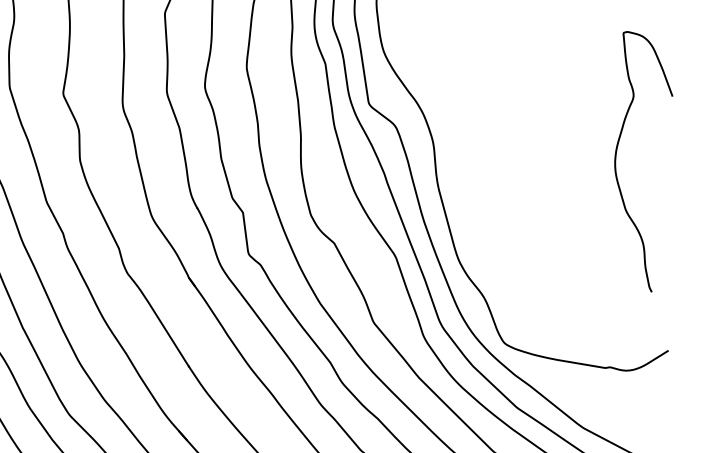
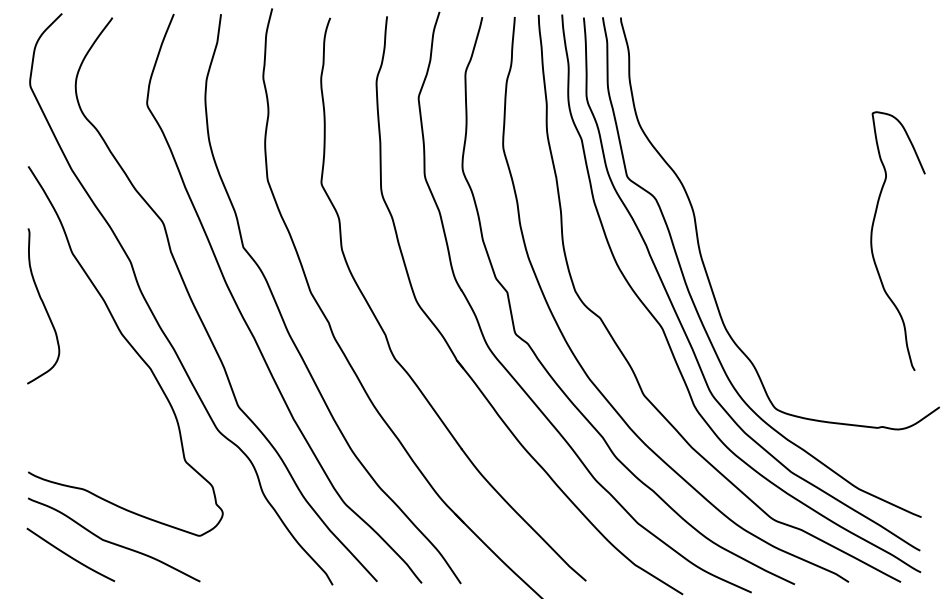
curve: (616, 159) -> (872, 240), moved

